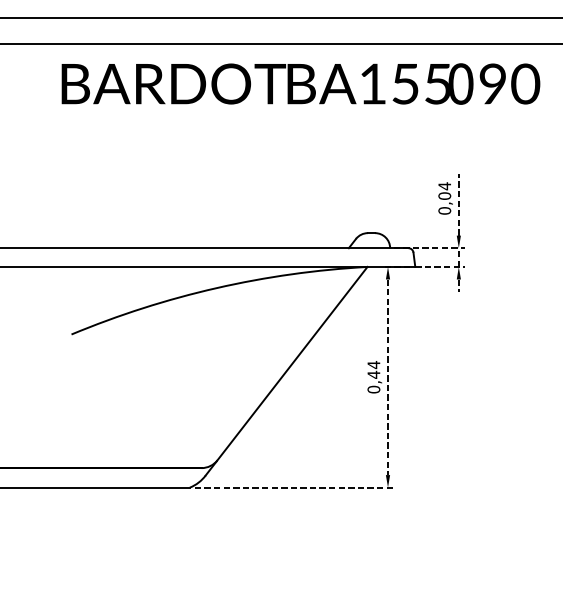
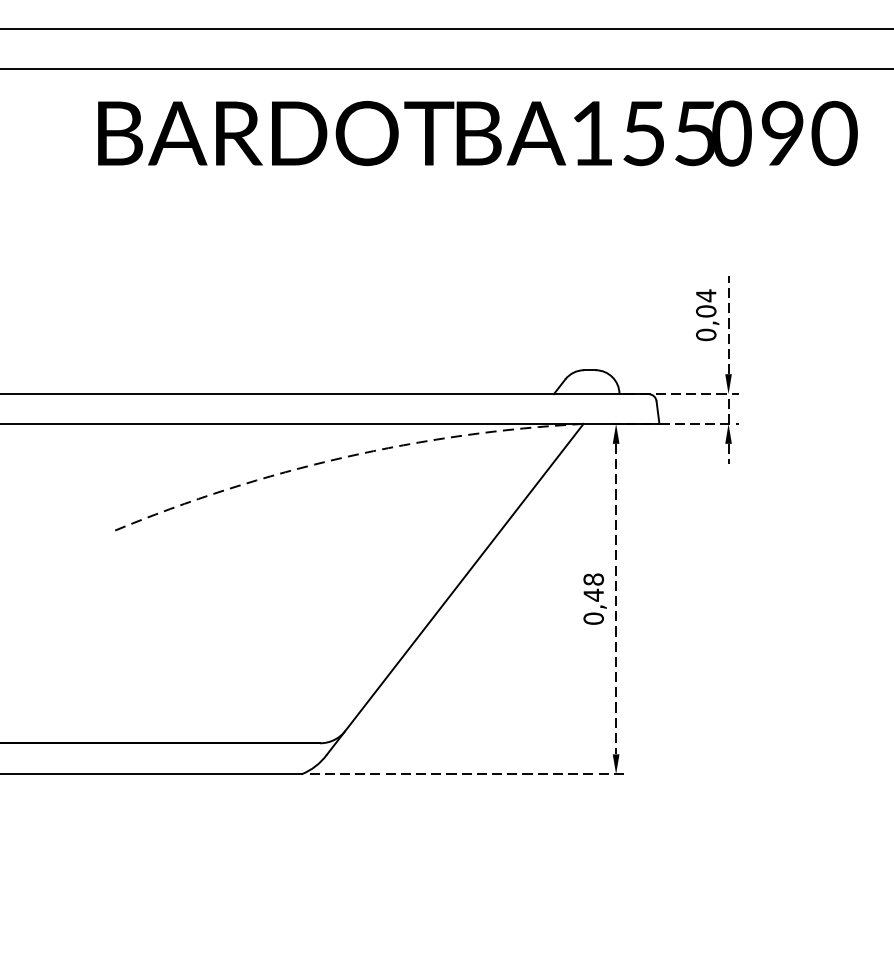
arc: (216, 288) -> (343, 458), solid -> dashed
text: (373, 365) -> (593, 580), 0,44 -> 0,48

